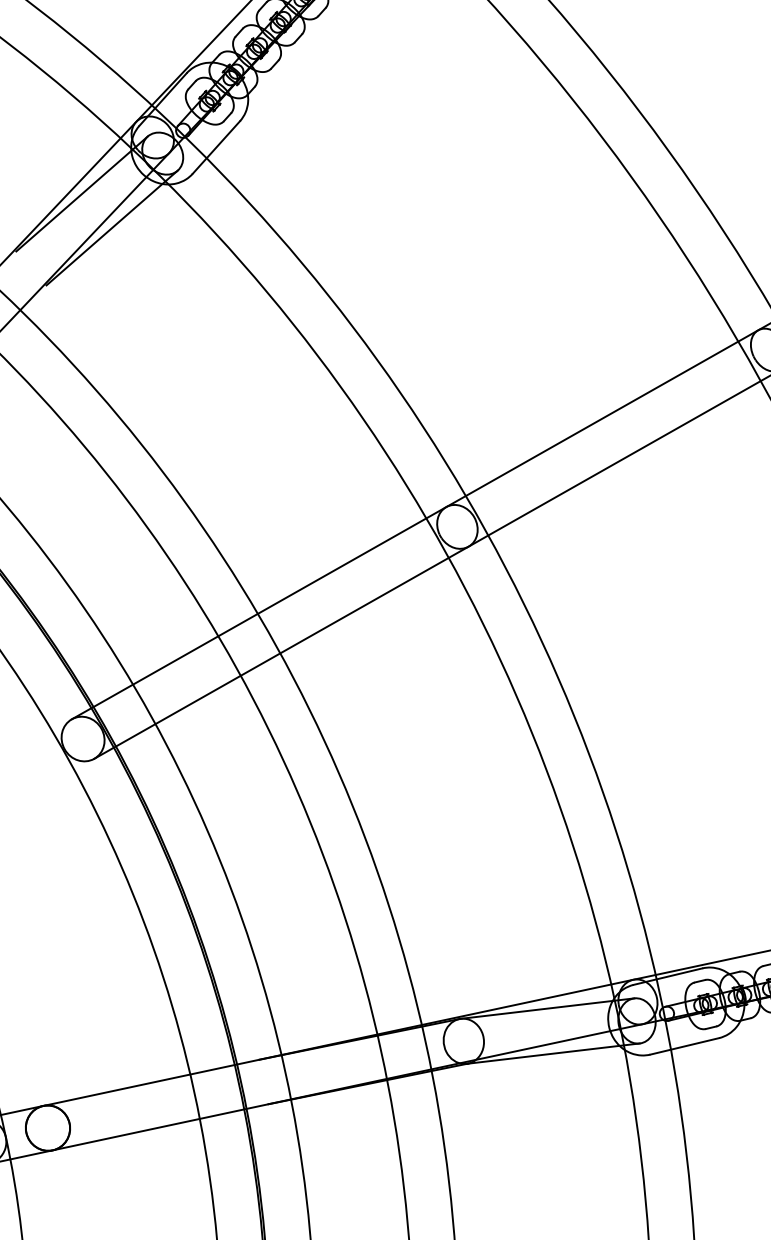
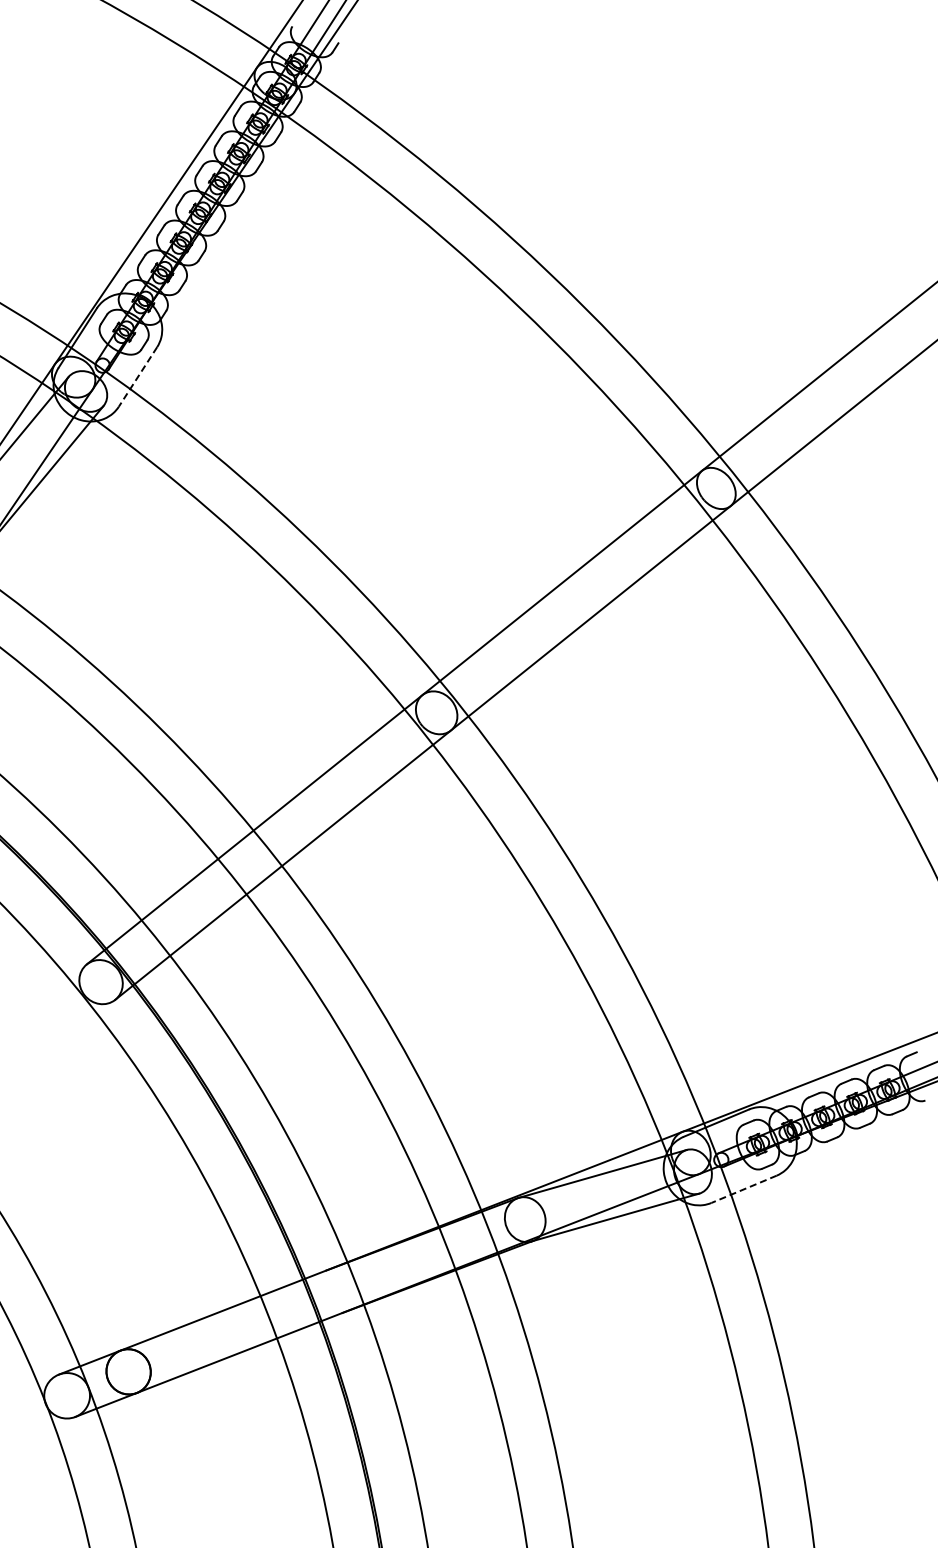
line: (215, 148) -> (137, 377), solid -> dashed
line: (684, 1046) -> (743, 1189), solid -> dashed

